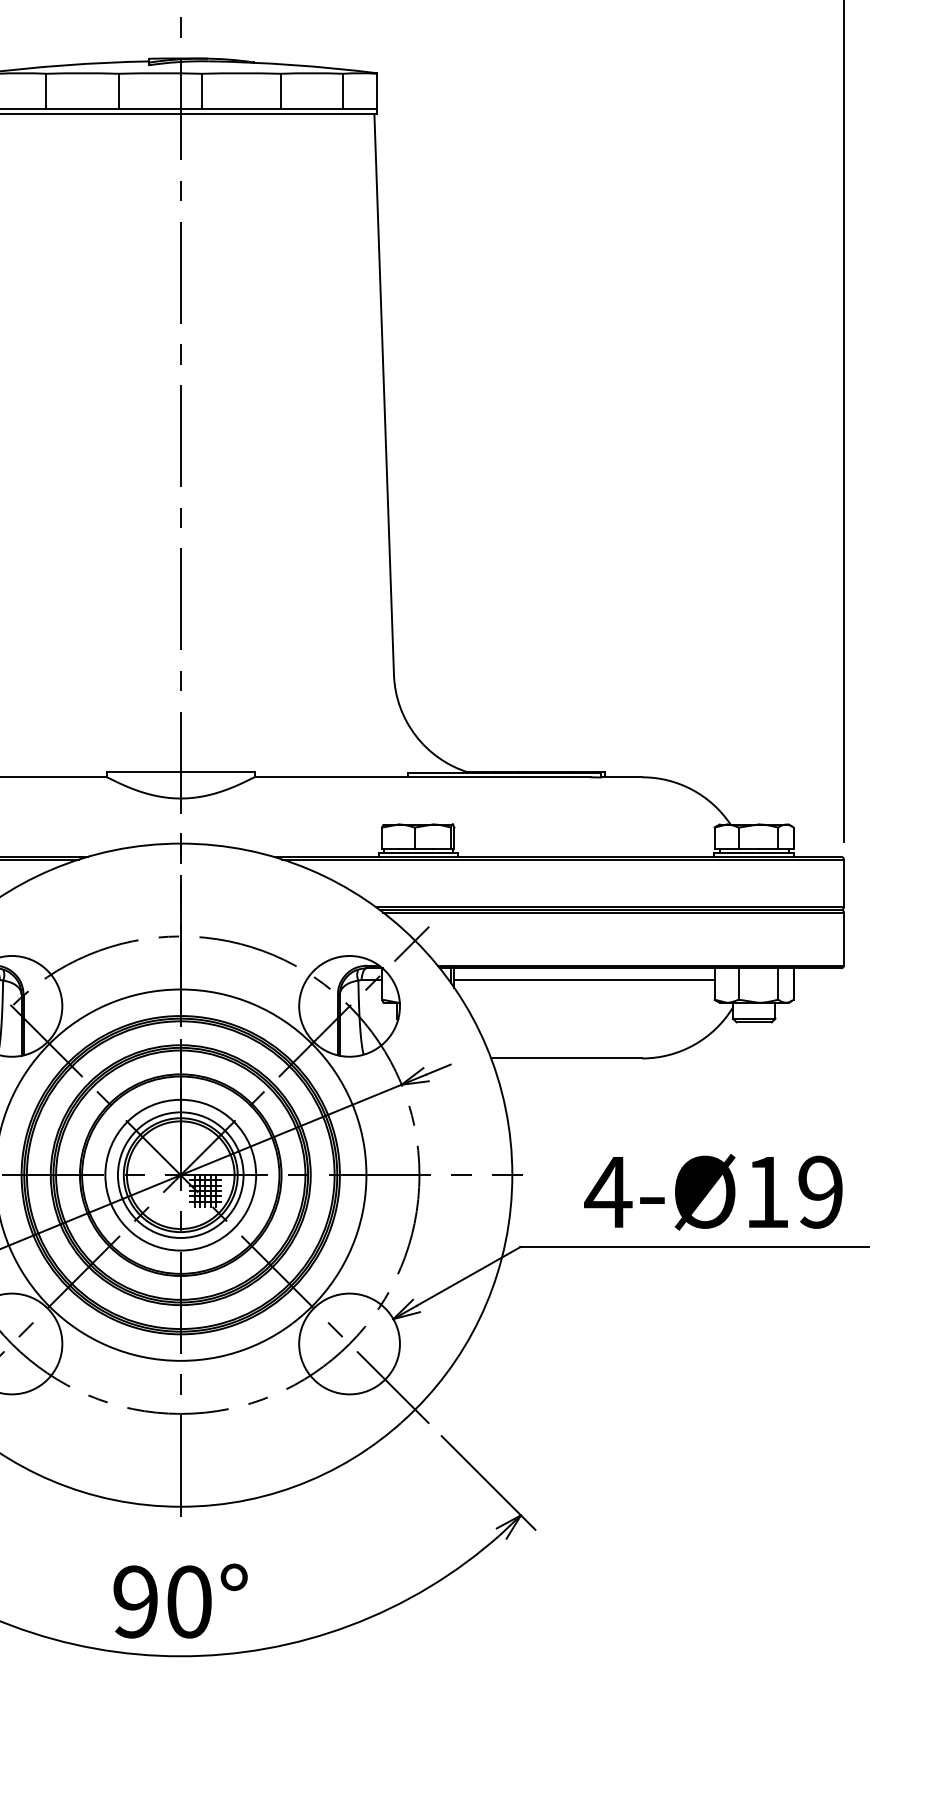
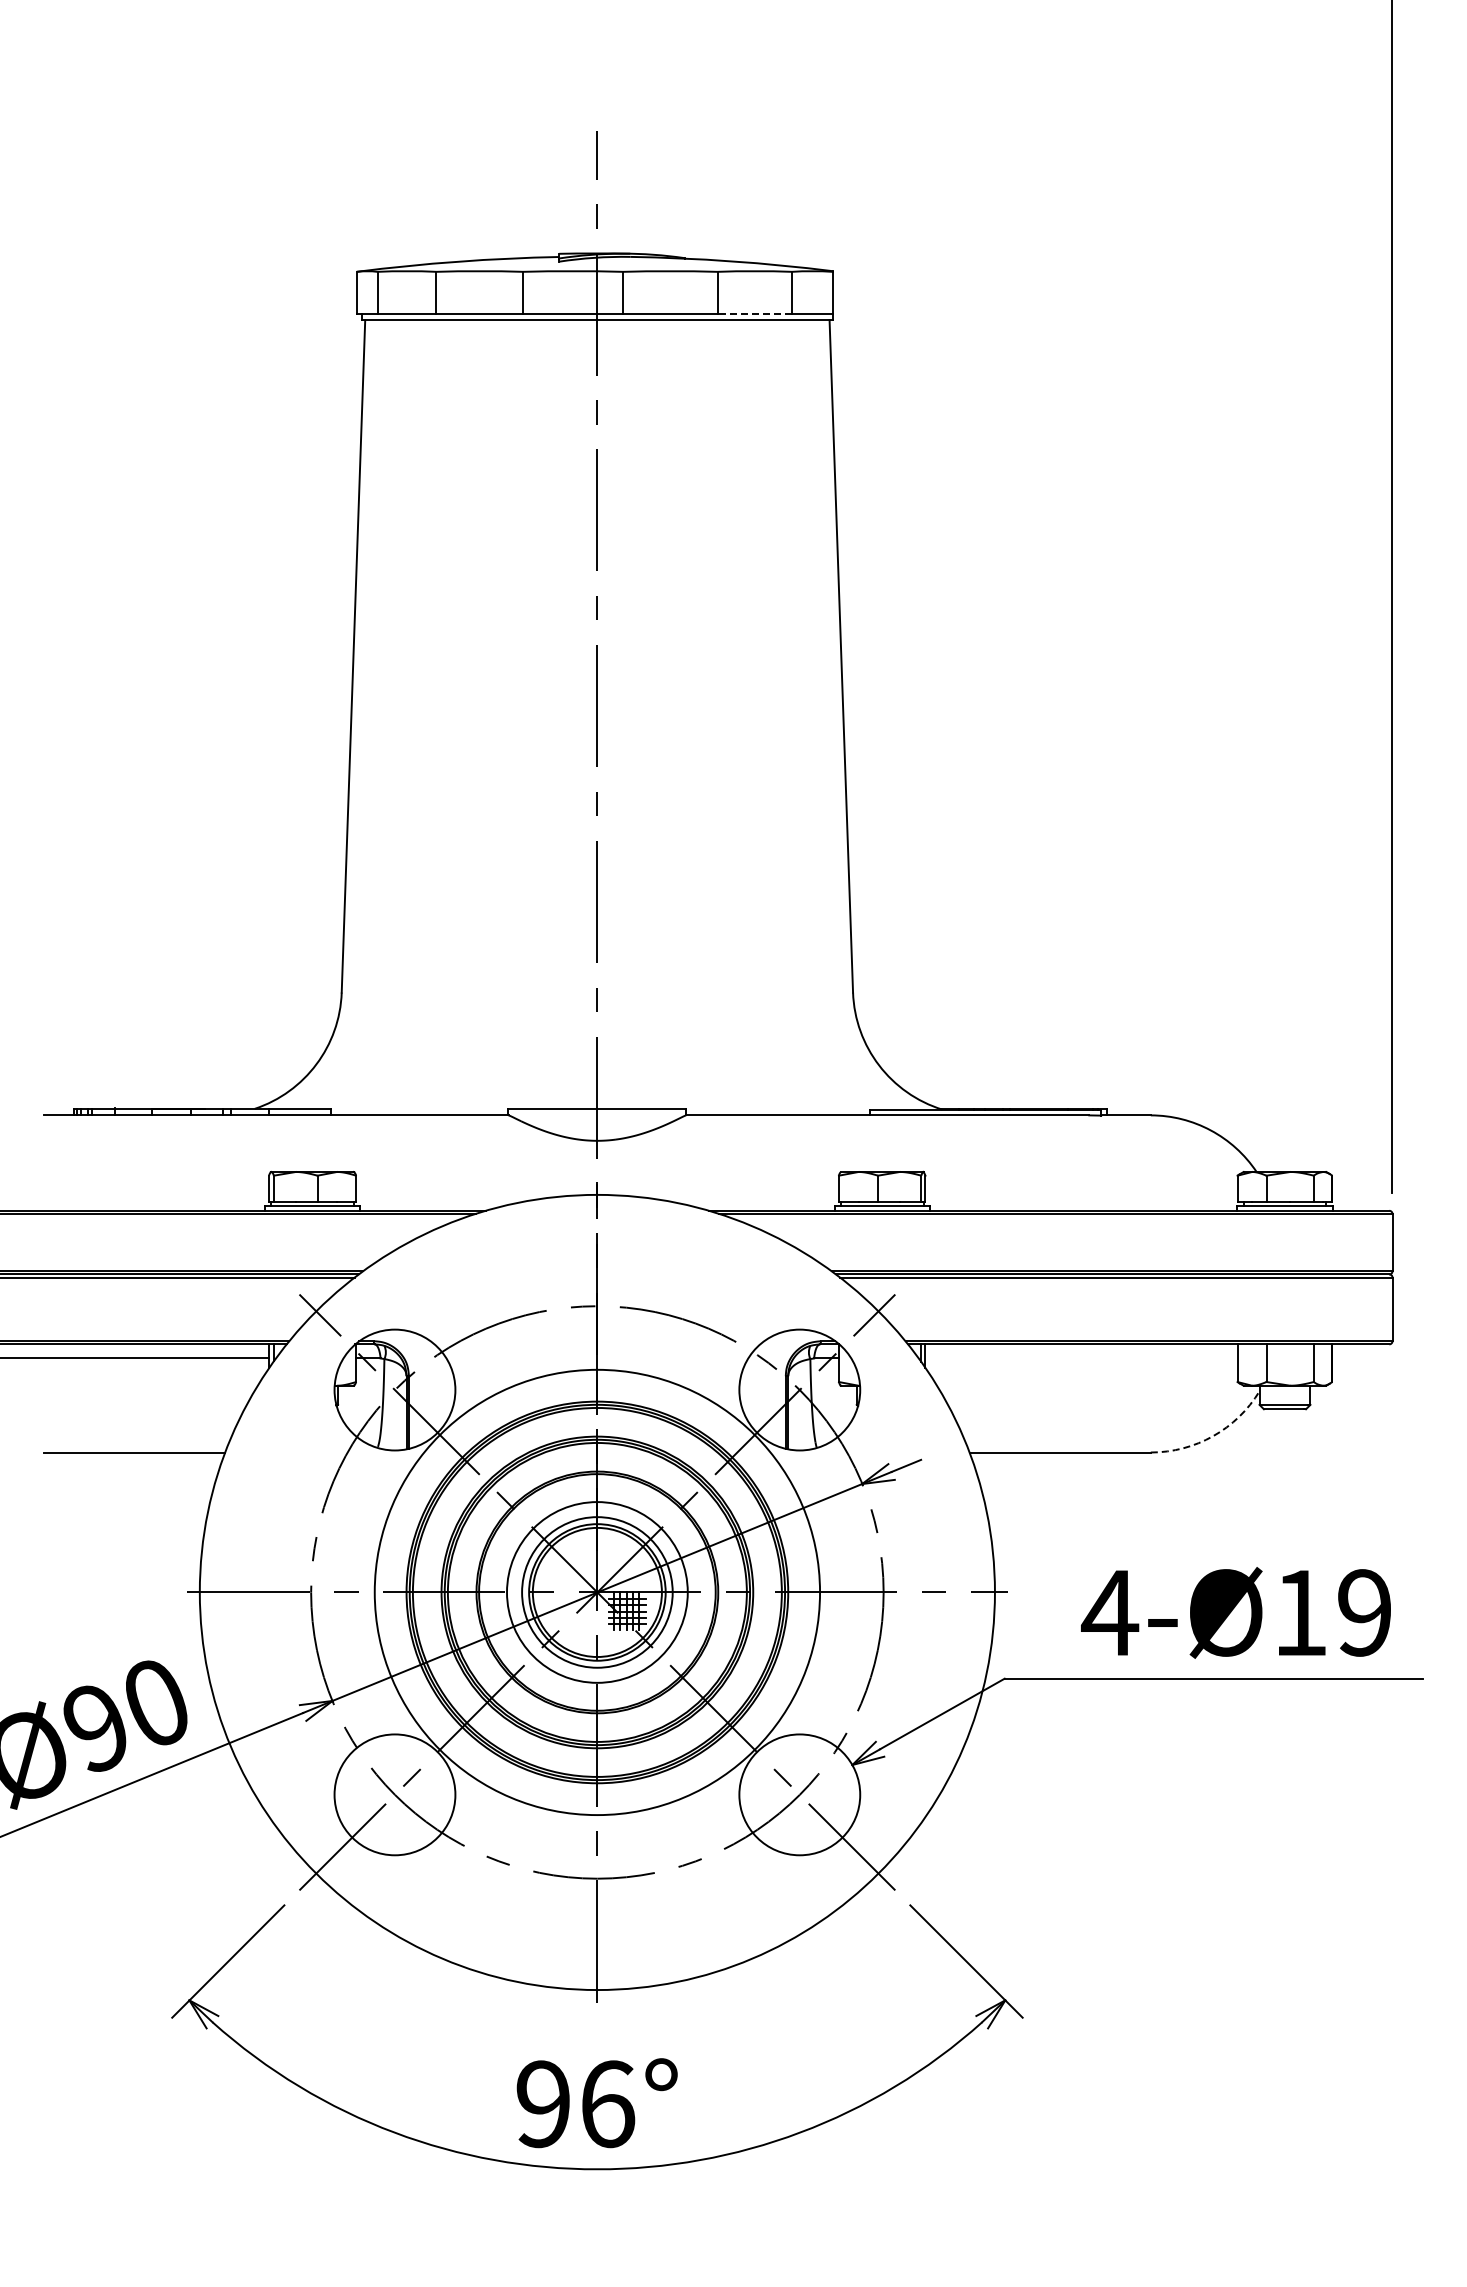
line: (311, 108) -> (754, 313), solid -> dashed
line: (584, 980) -> (1081, 1358), removed
arc: (694, 1045) -> (1213, 1436), solid -> dashed
text: (190, 1602) -> (608, 2104), 90° -> 96°

